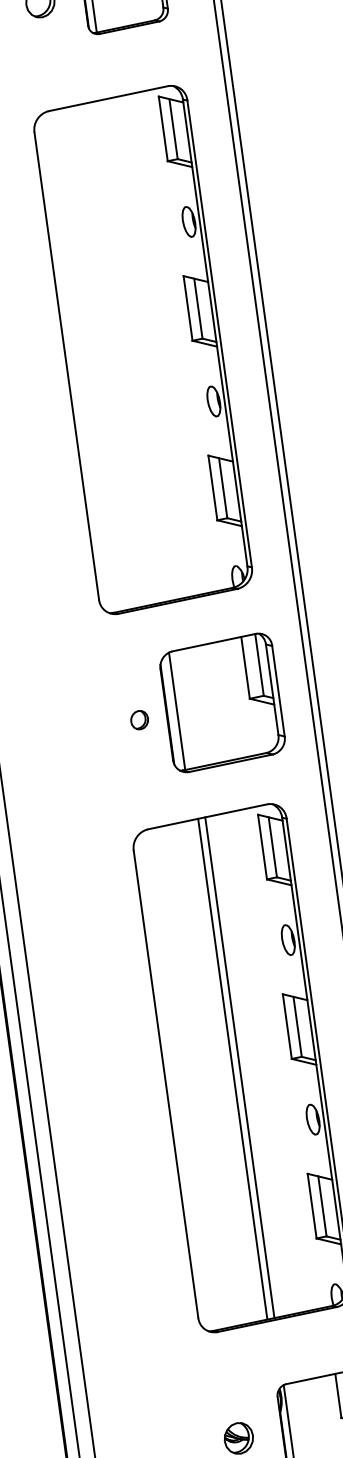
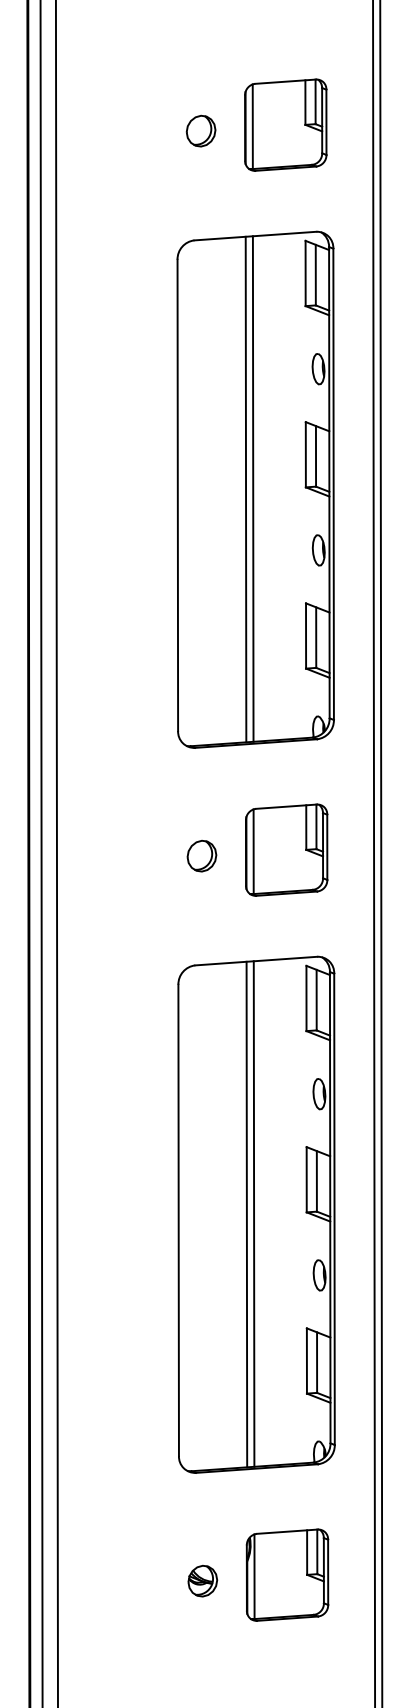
line: (139, 349) -> (252, 488), added
line: (133, 351) -> (245, 489), added
part: (222, 702) -> (286, 849), size x0.71
part: (139, 719) -> (201, 855), size x1.67

